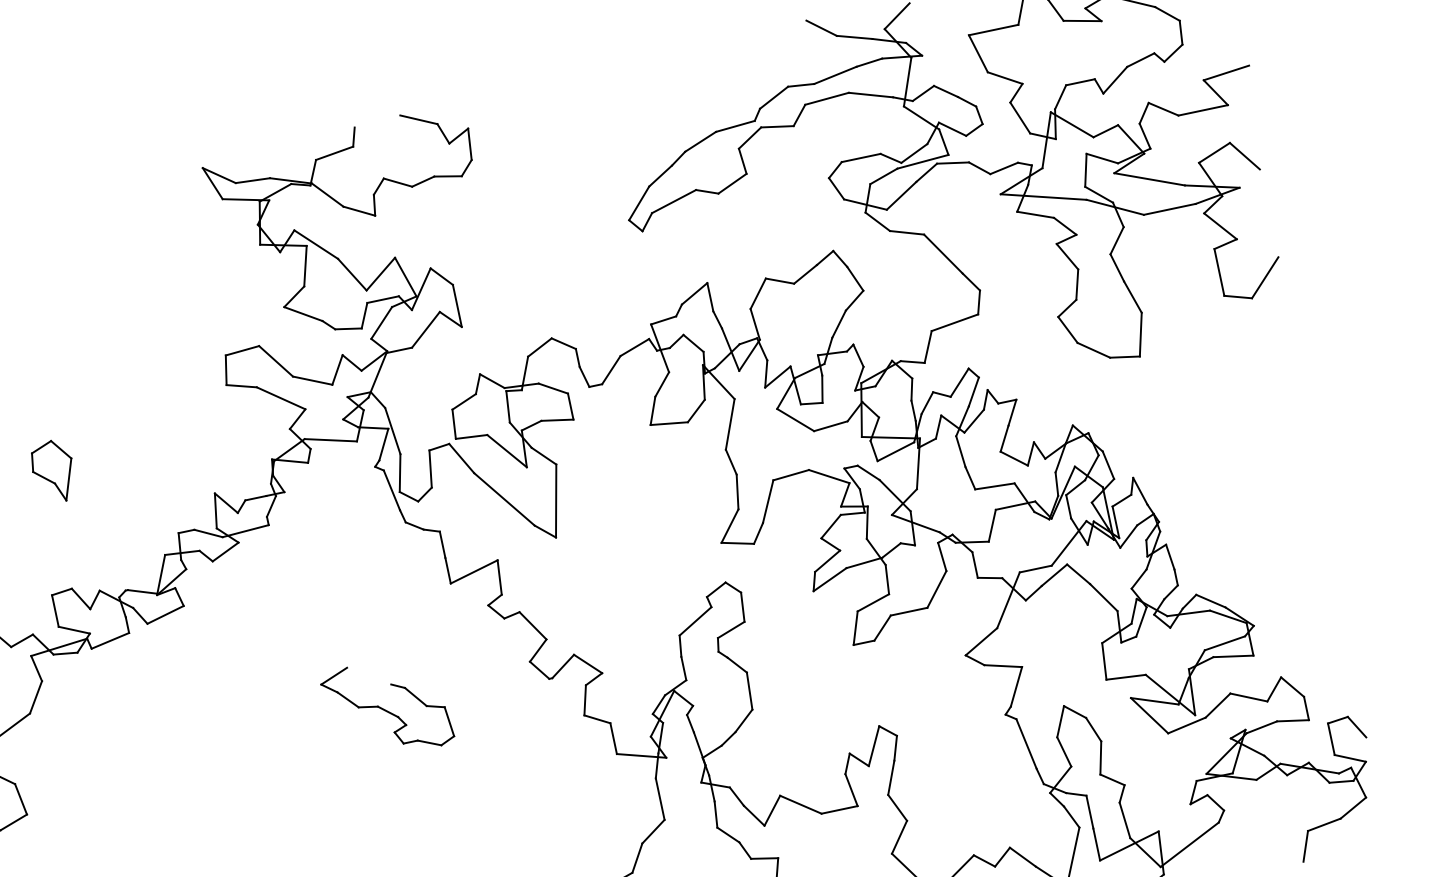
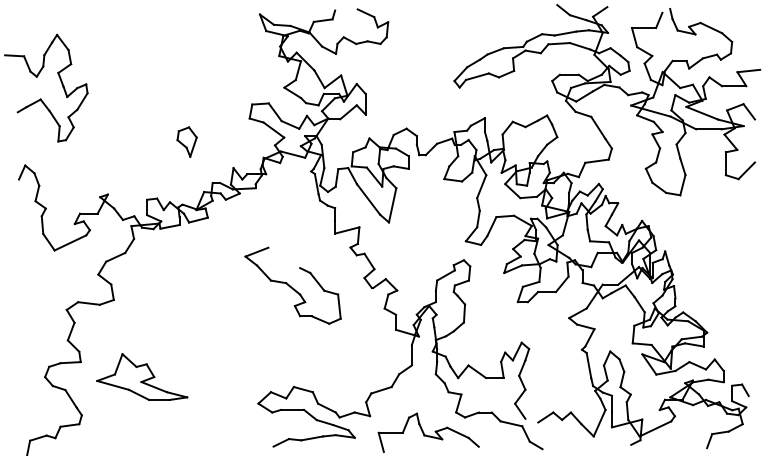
part: (52, 470) -> (186, 141), moved
part: (385, 707) -> (292, 285), size x1.67

